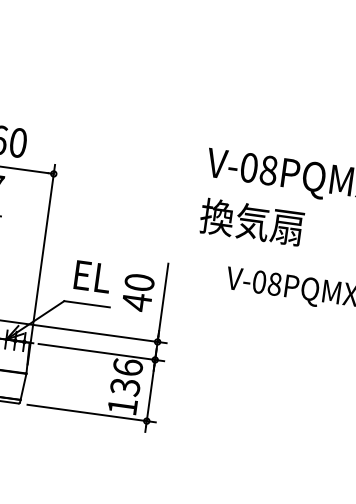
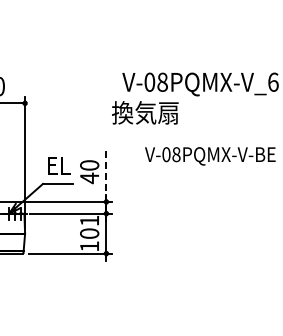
text: (252, 221) -> (145, 112), moved
line: (163, 303) -> (106, 176), solid -> dashed
text: (126, 377) -> (89, 227), 136 -> 101

